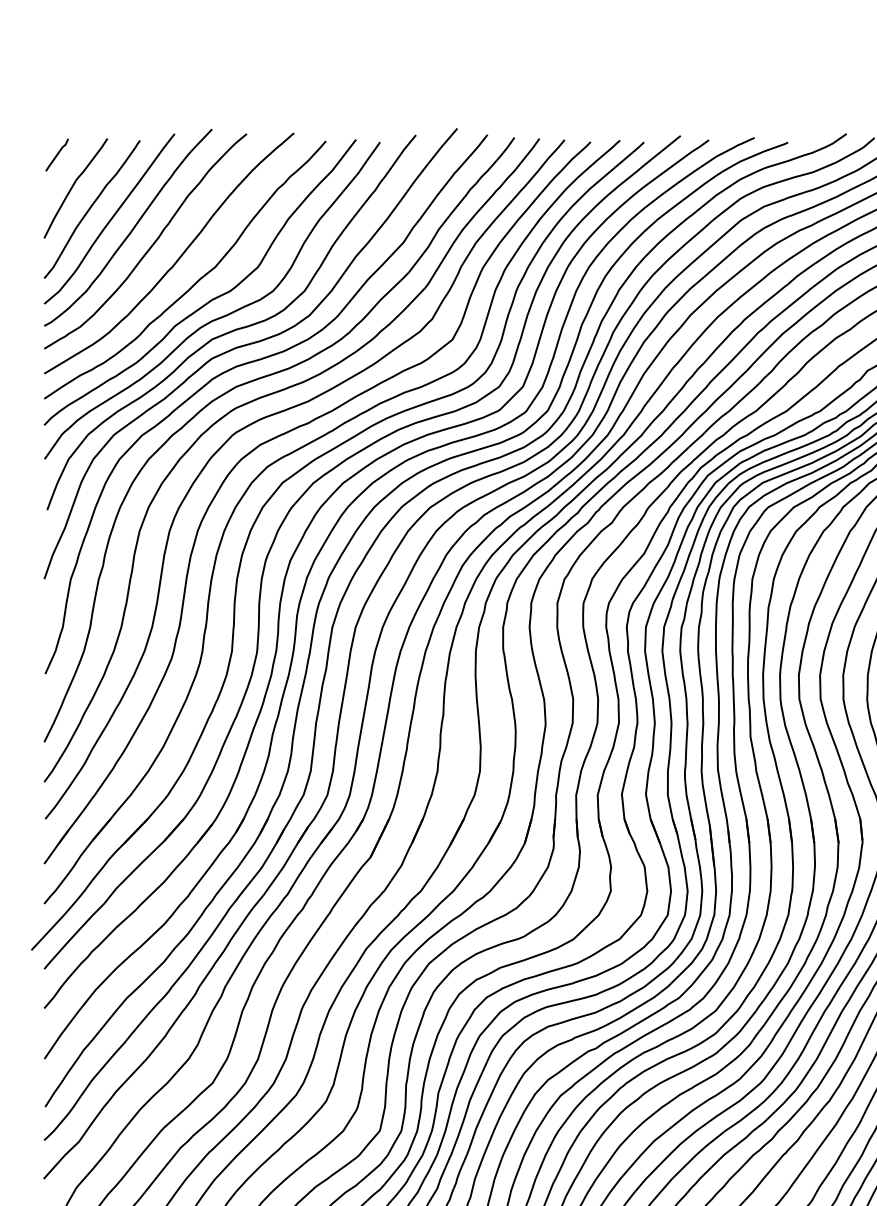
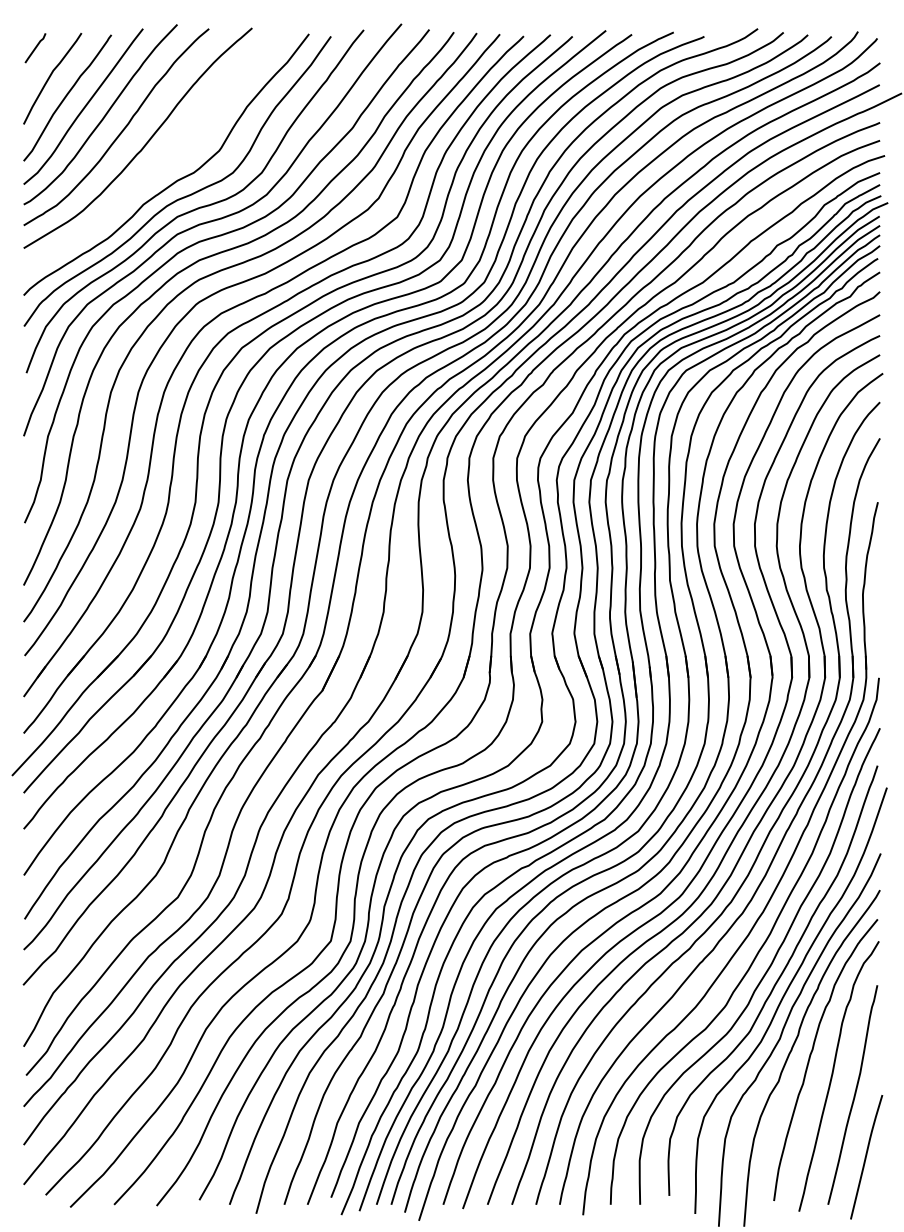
curve: (197, 281) -> (163, 163), removed

